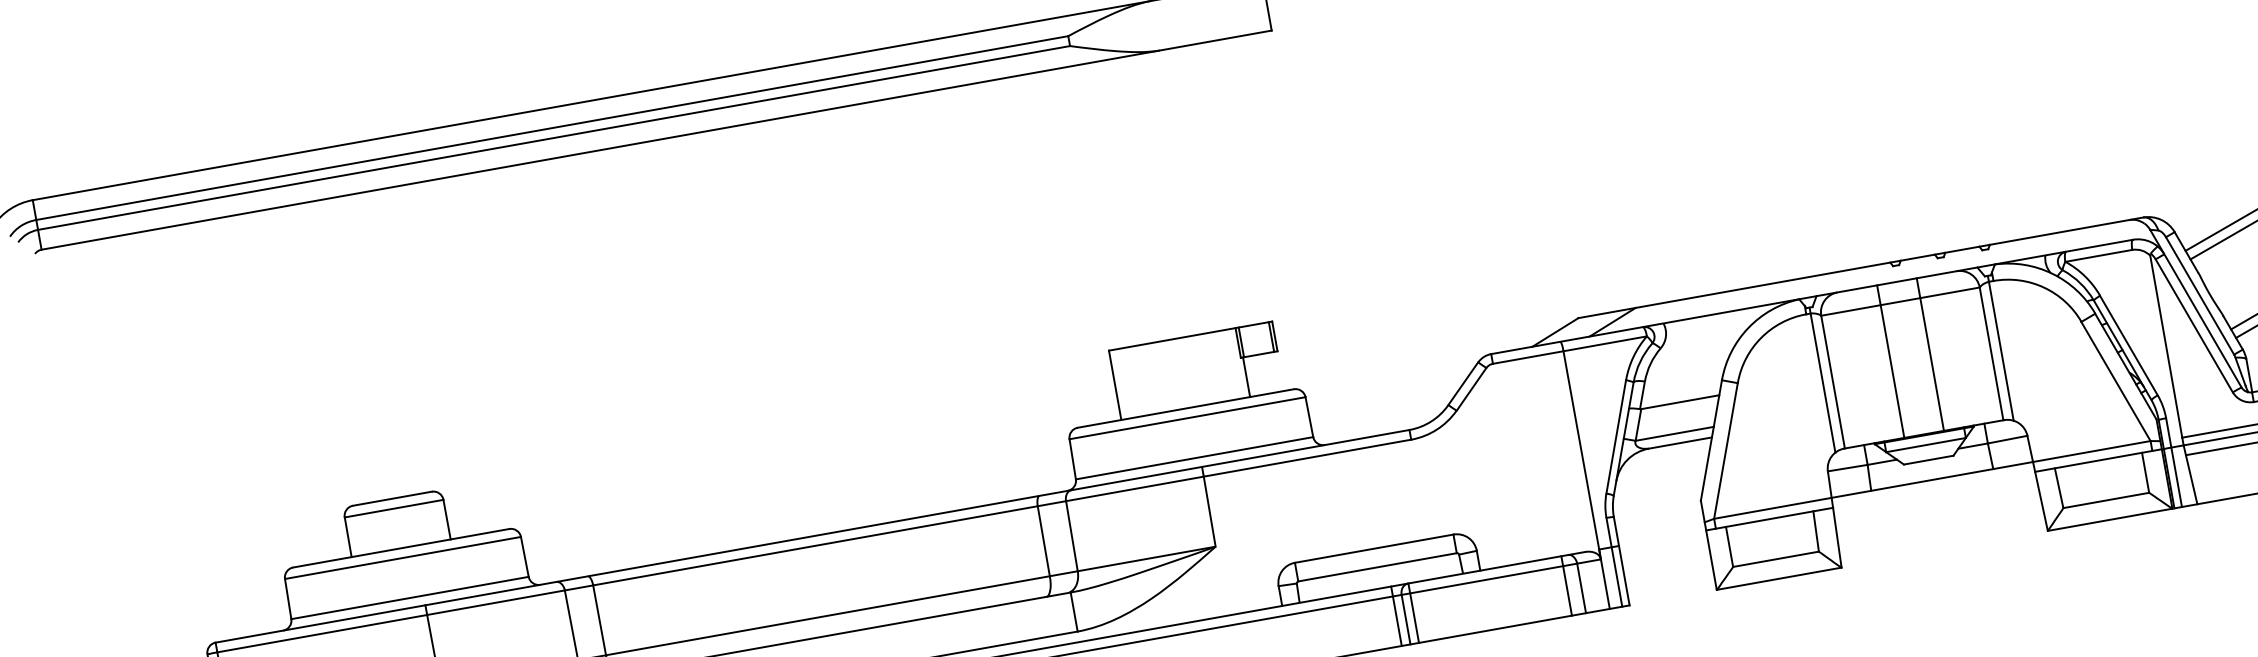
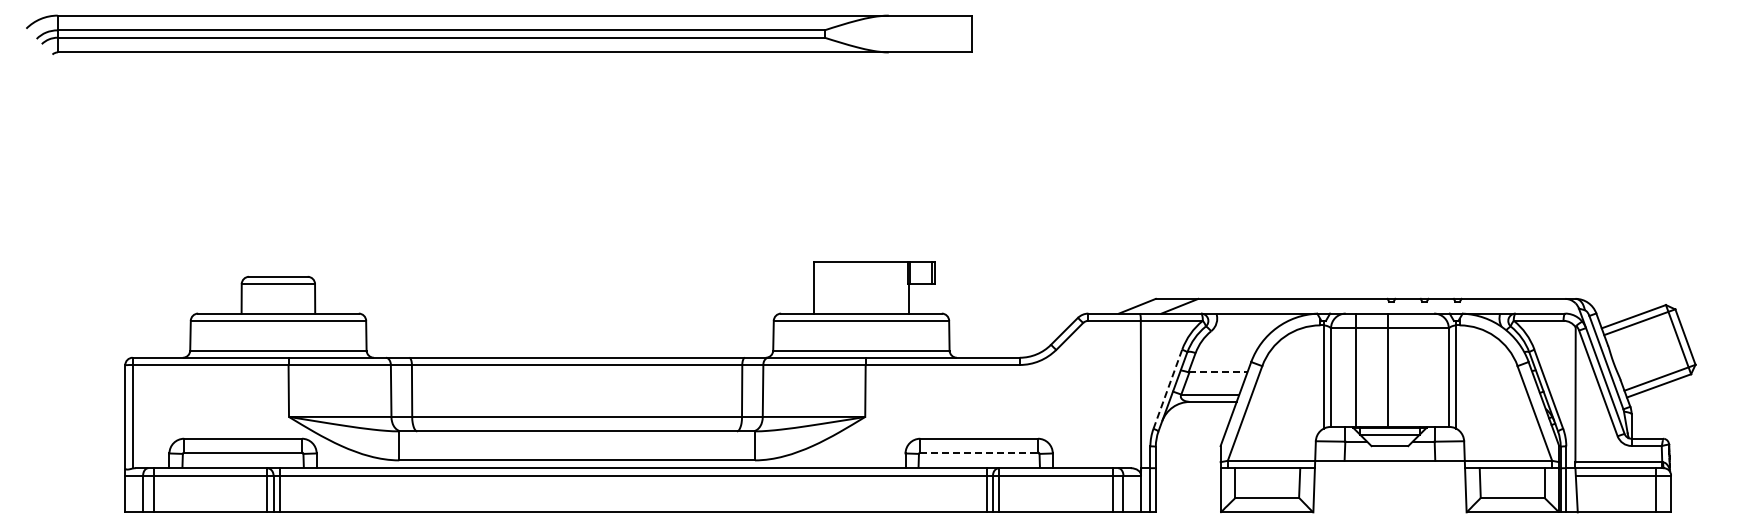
line: (1929, 353) -> (1387, 369), moved
line: (1890, 360) -> (1356, 369), moved
line: (1680, 402) -> (1218, 372), solid -> dashed
line: (1616, 435) -> (1168, 388), solid -> dashed
line: (1377, 567) -> (979, 452), solid -> dashed

